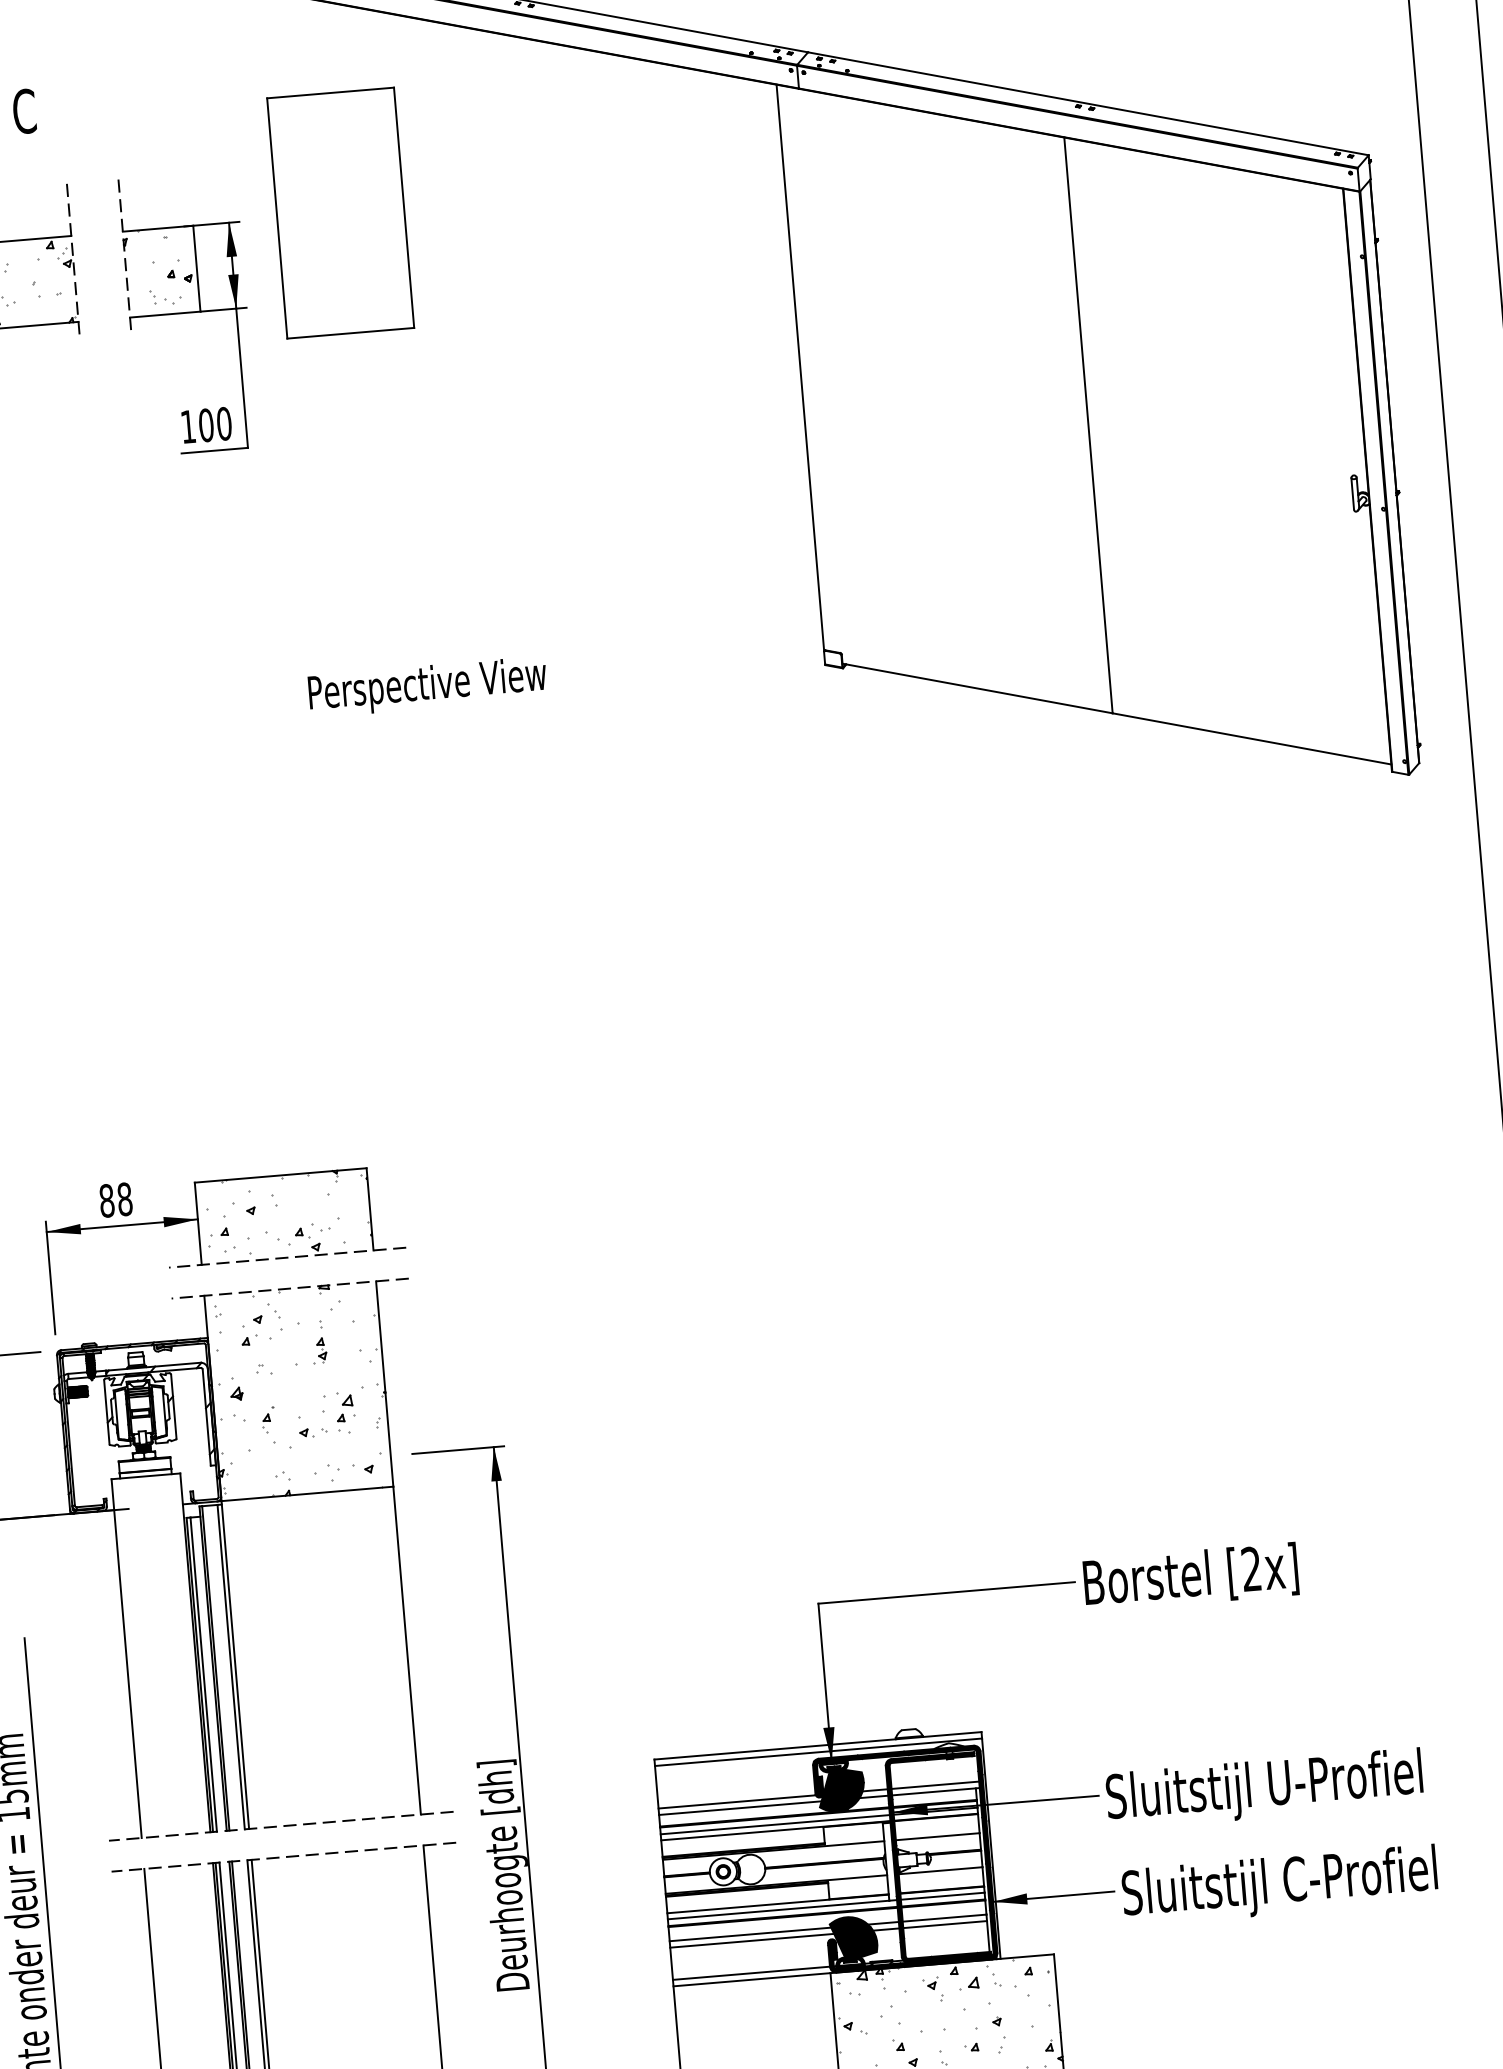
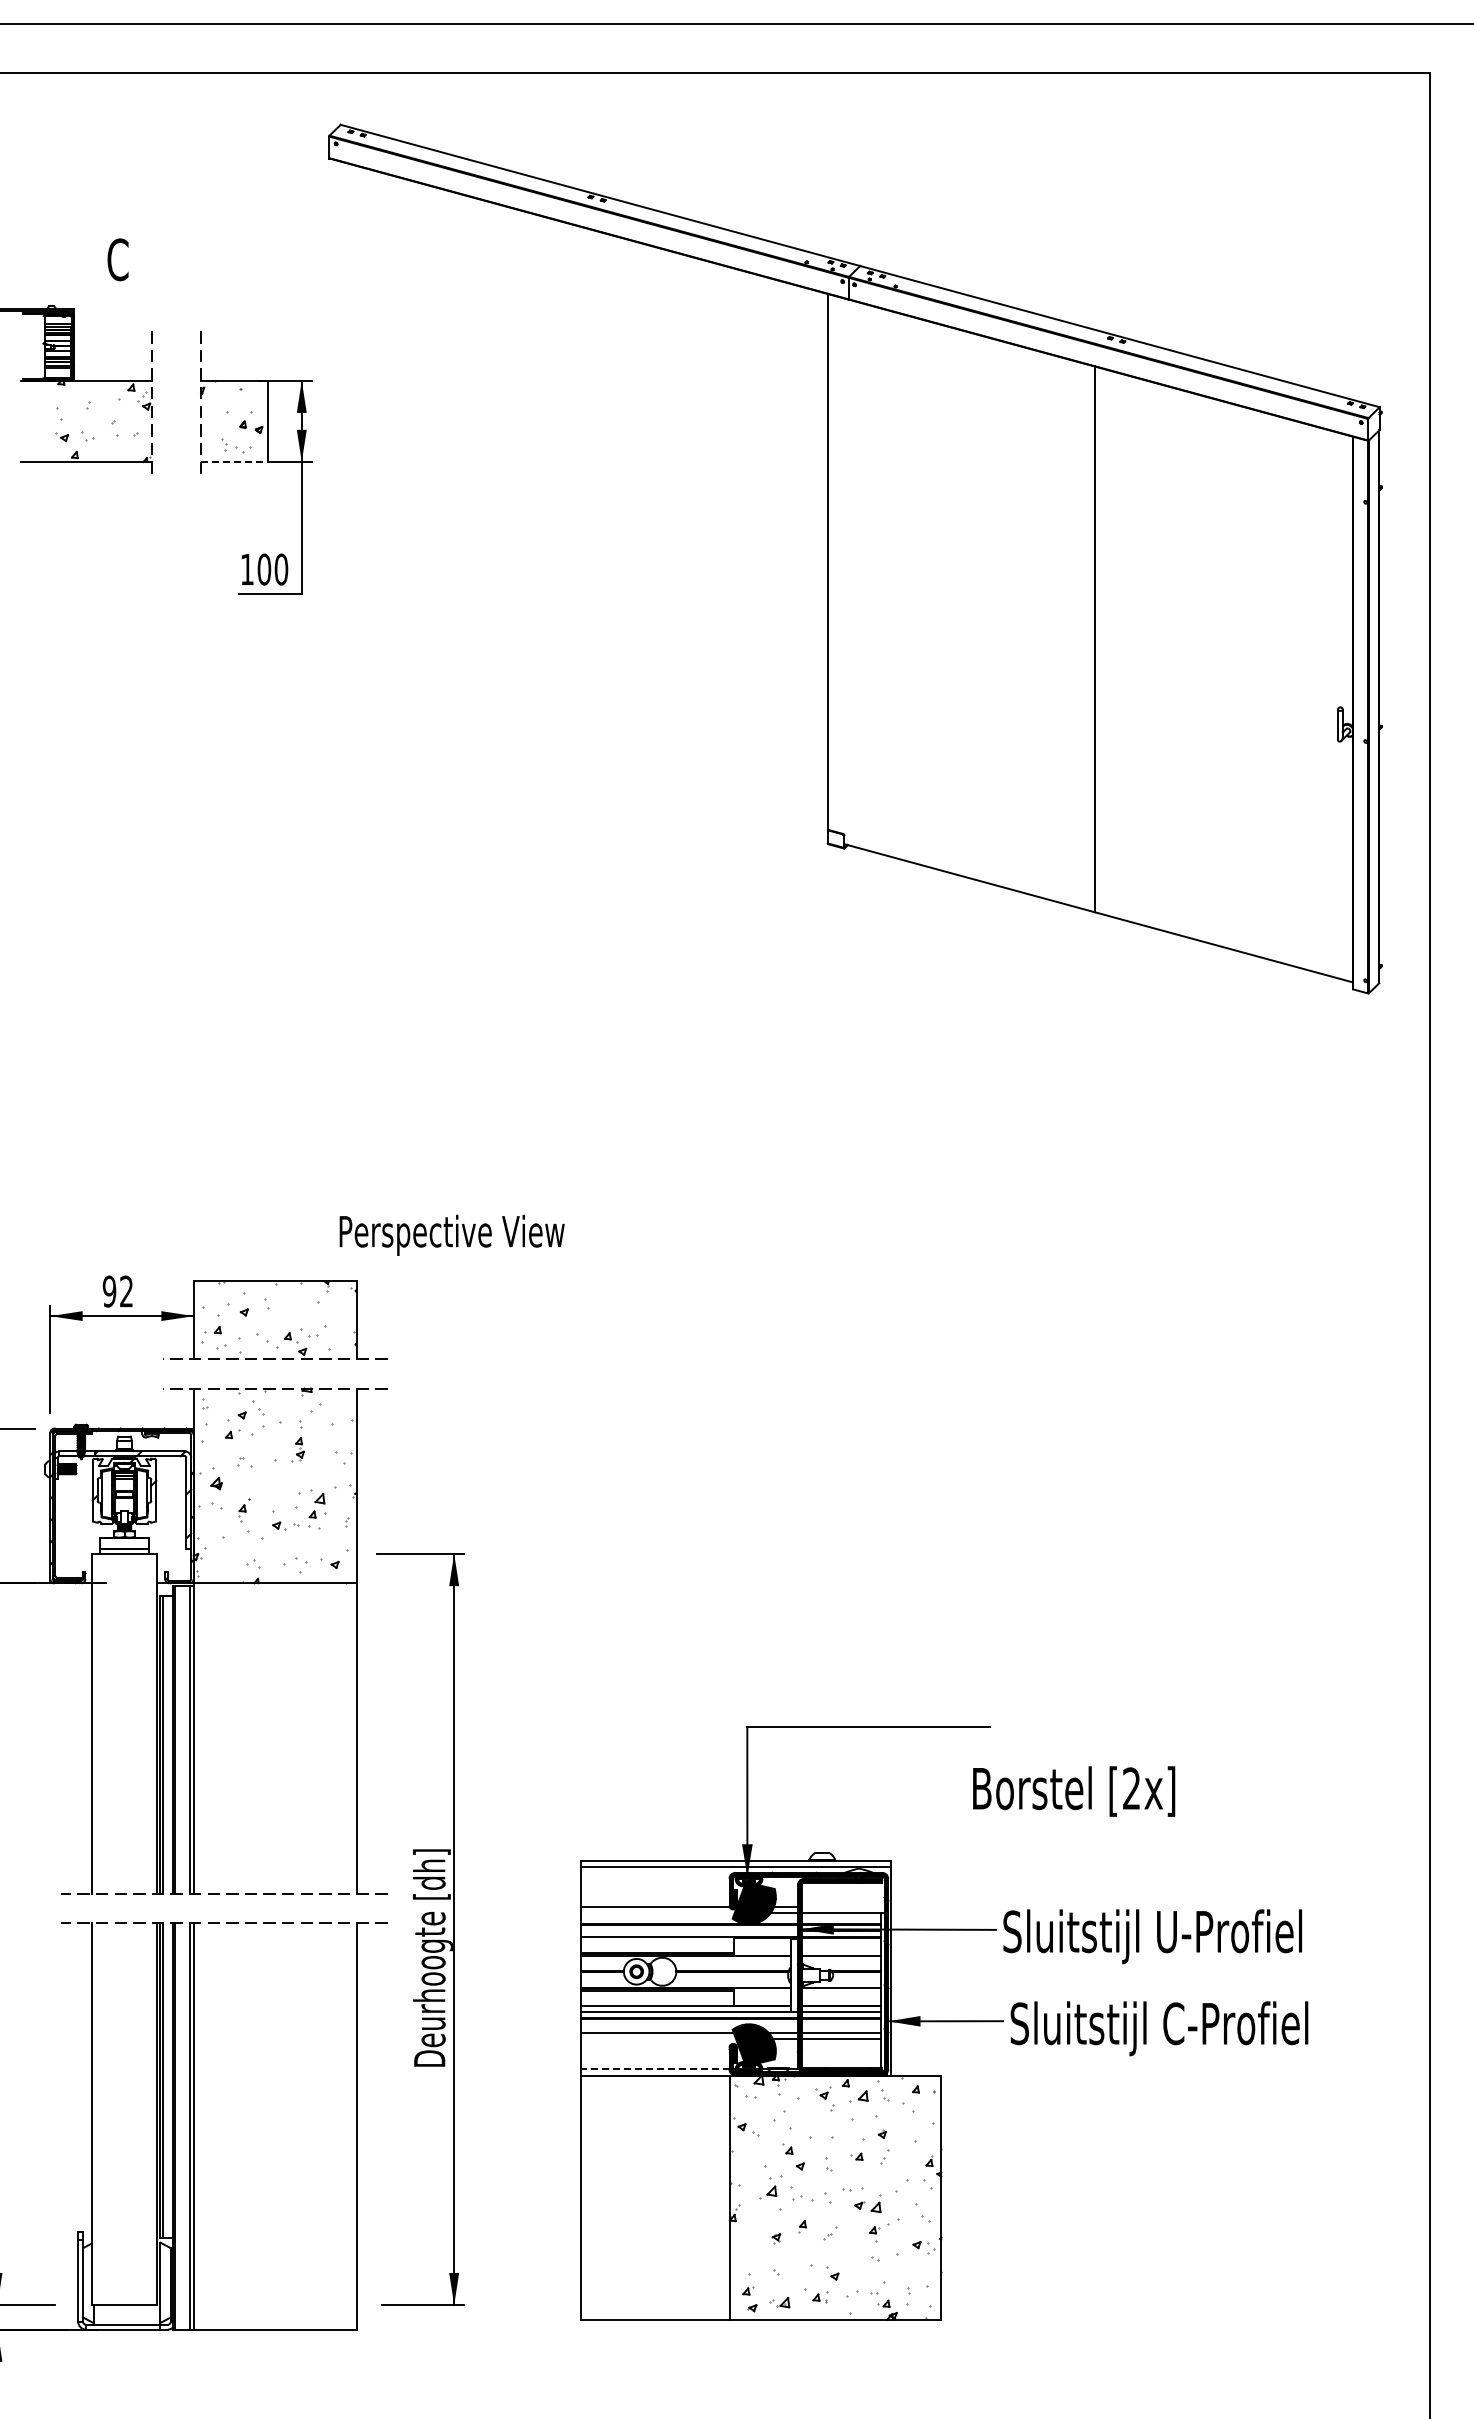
part: (340, 213) -> (407, 380), removed
line: (165, 315) -> (234, 462), solid -> dashed
text: (427, 686) -> (451, 1234), moved
text: (115, 1200) -> (117, 1291), 88 -> 92
text: (1191, 1577) -> (1074, 1791), moved
line: (934, 1785) -> (842, 1907), removed
line: (740, 1808) -> (657, 1913), removed
line: (774, 1824) -> (688, 1931), removed
line: (752, 1940) -> (658, 2038), removed
line: (750, 1973) -> (654, 2069), solid -> dashed

